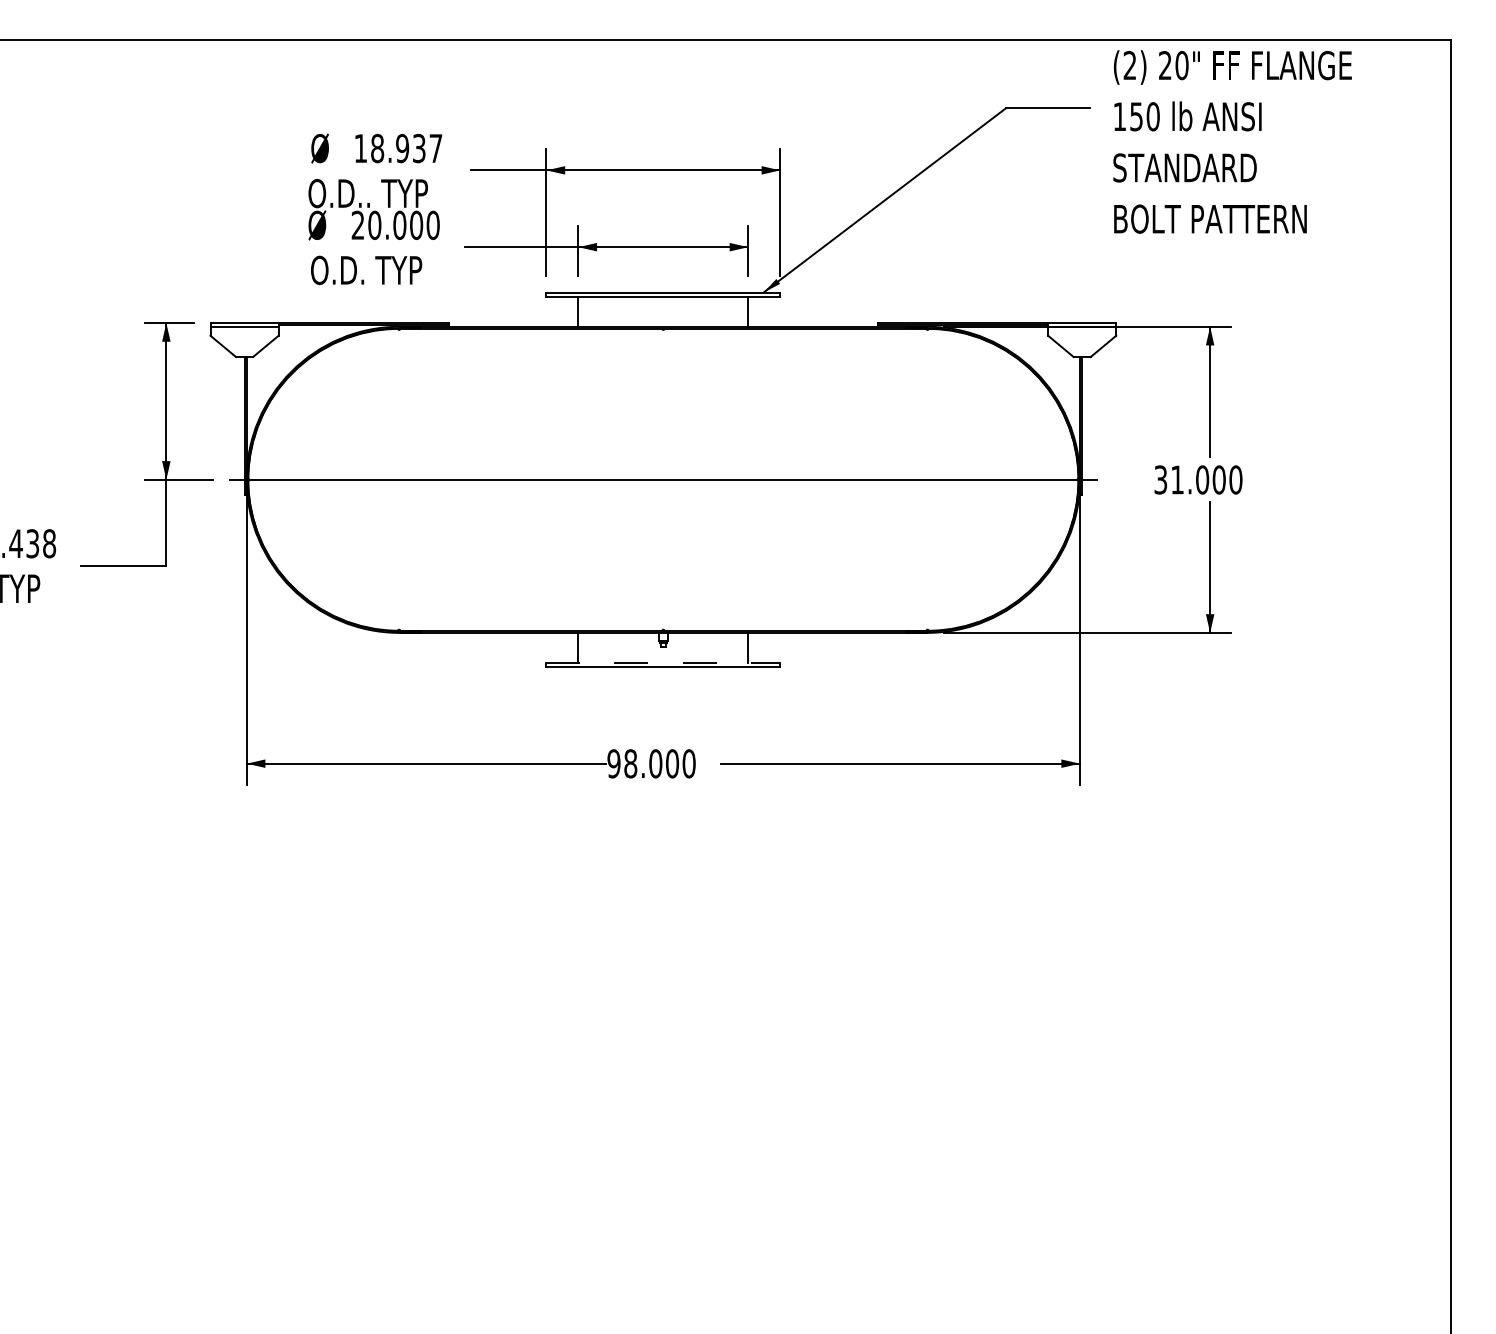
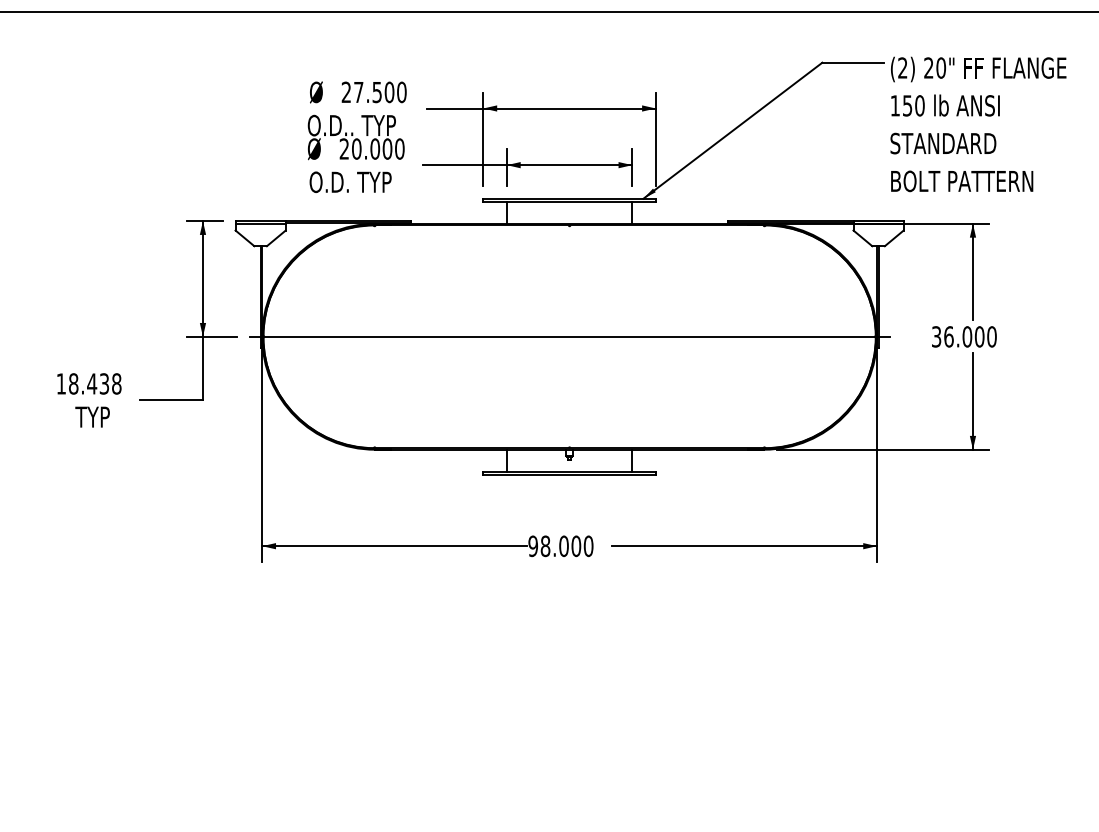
text: (1232, 141) -> (978, 124), moved
text: (398, 148) -> (374, 92), 18.937 -> 27.500
text: (1177, 479) -> (948, 336), 31.000 -> 36.000
line: (663, 662) -> (569, 471), dashed -> solid

